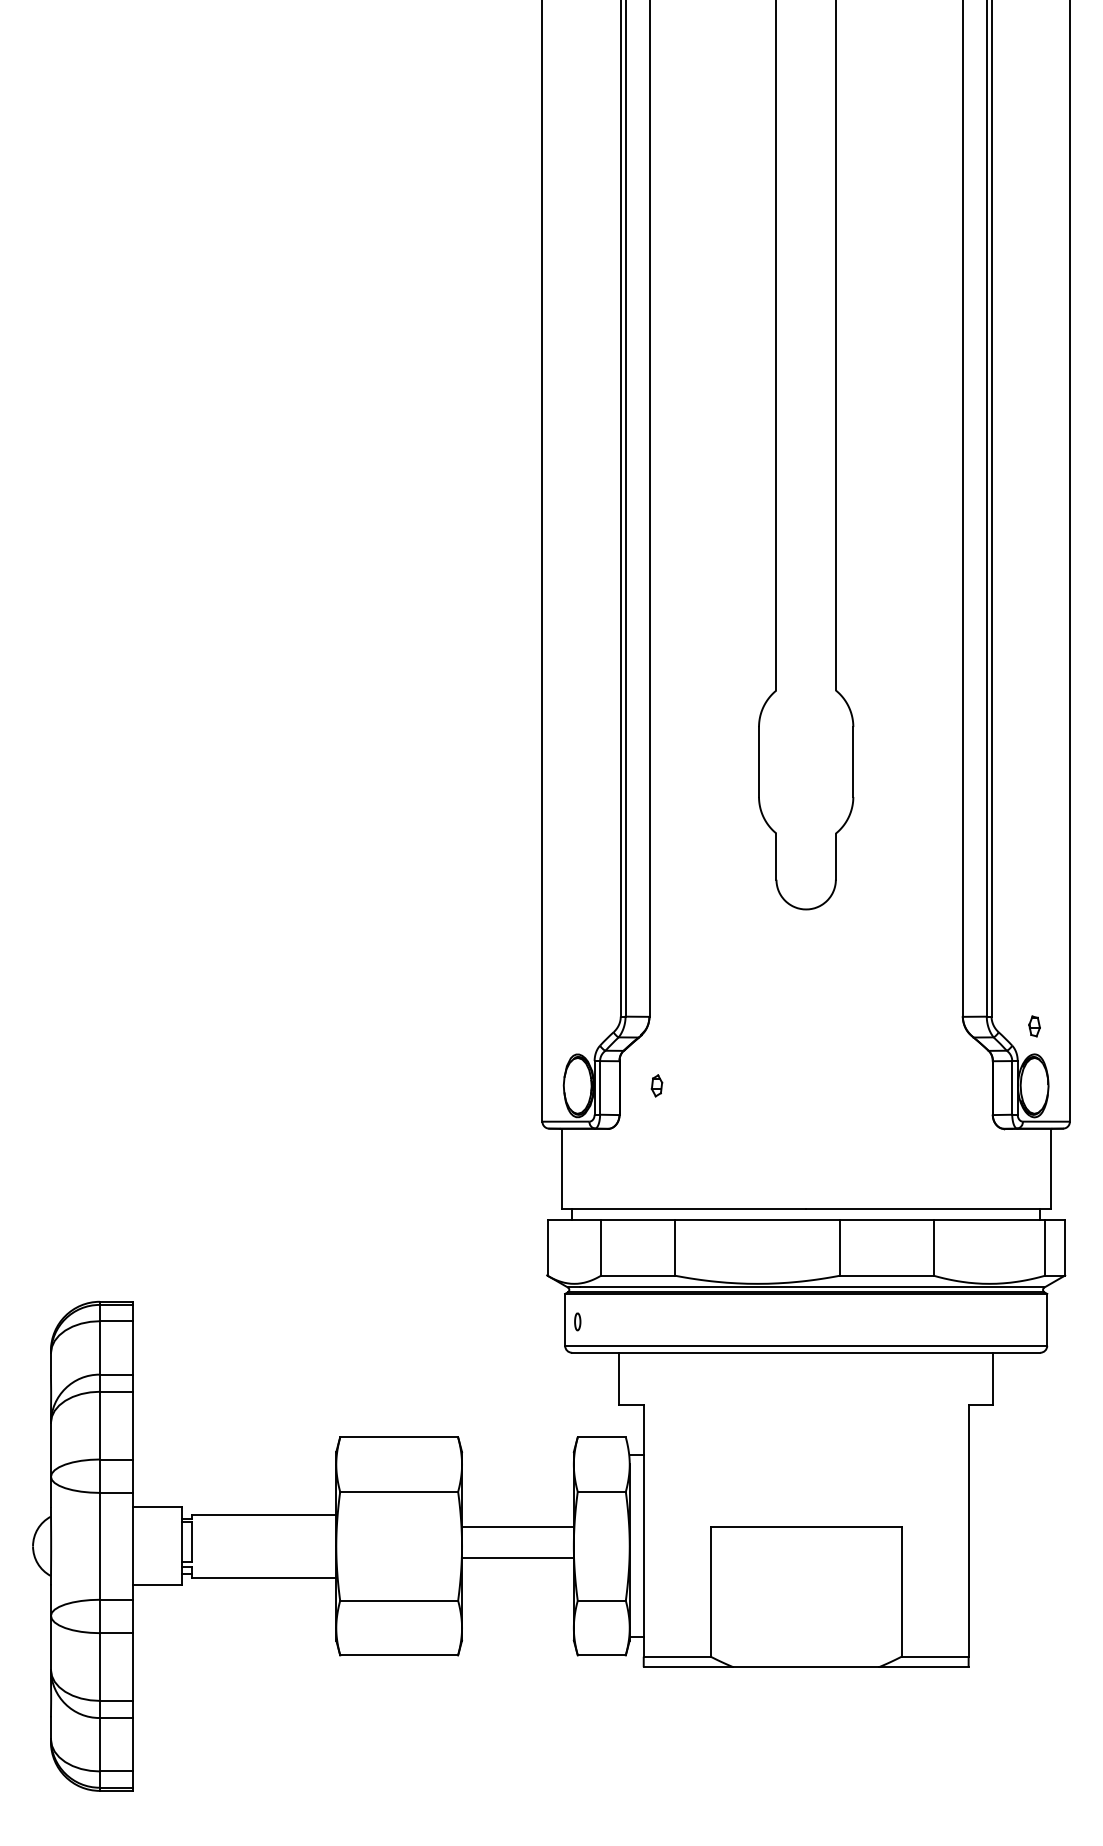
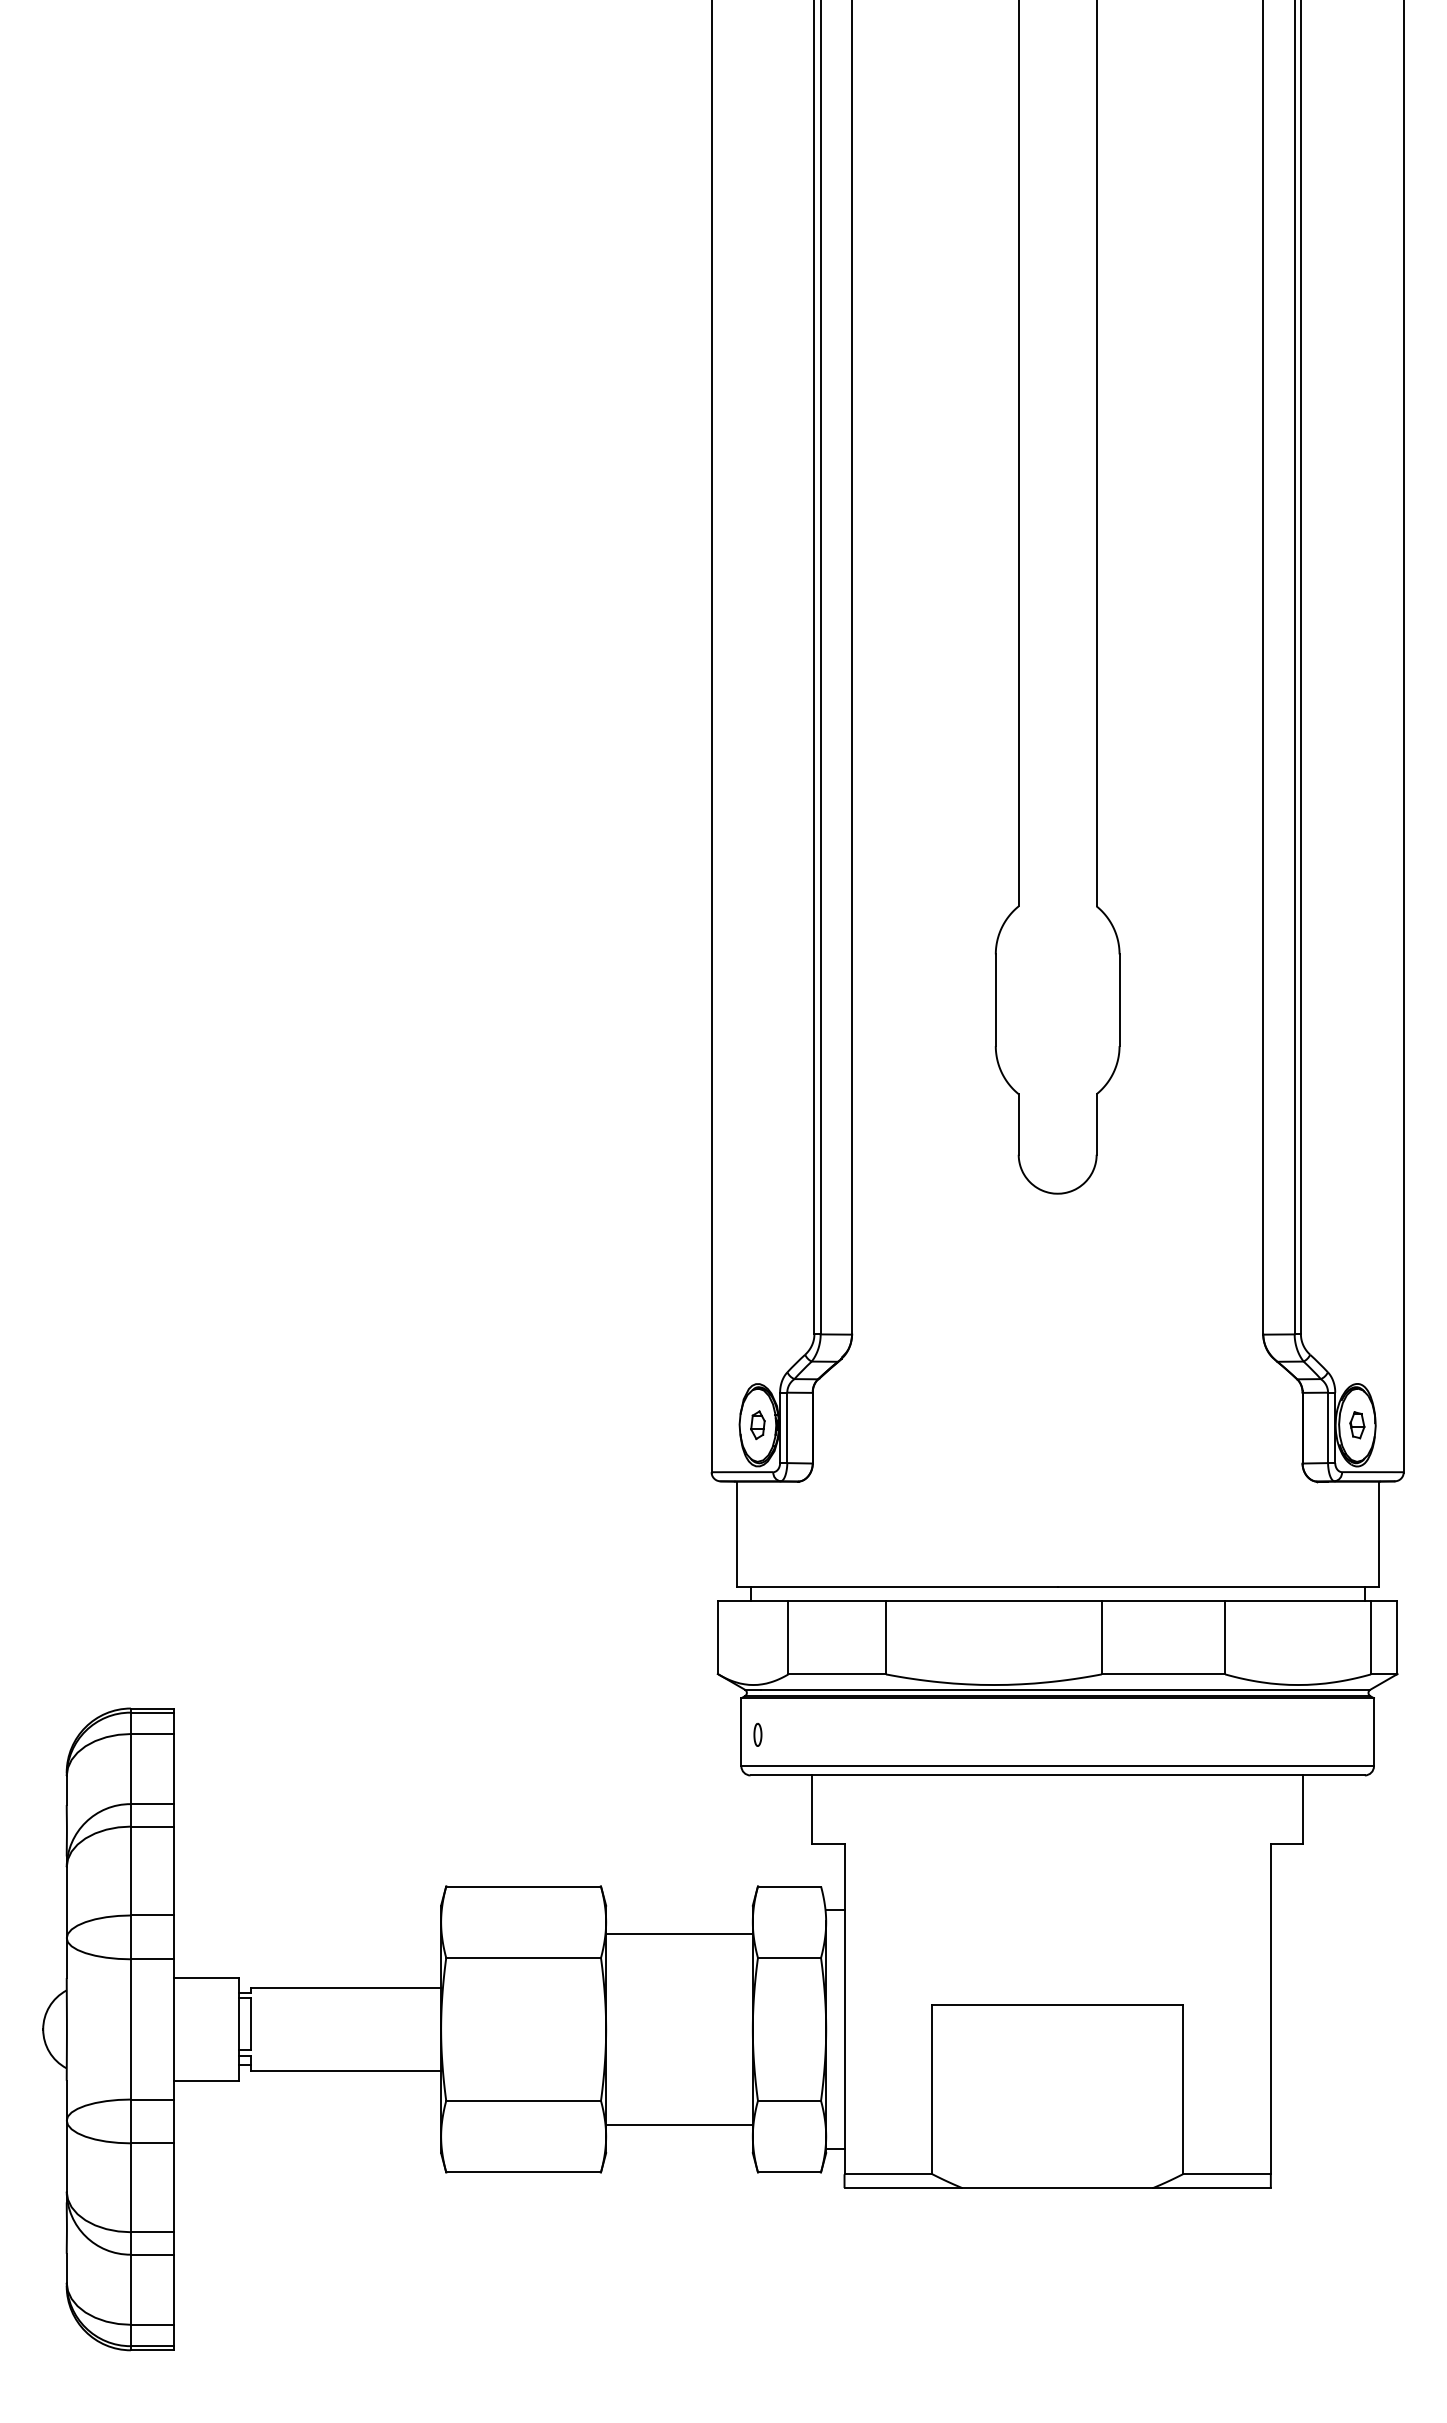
part: (1034, 1026) -> (1357, 1425), moved
part: (656, 1086) -> (757, 1425), moved
line: (517, 1526) -> (679, 1933), moved
line: (517, 1558) -> (679, 2125), moved

